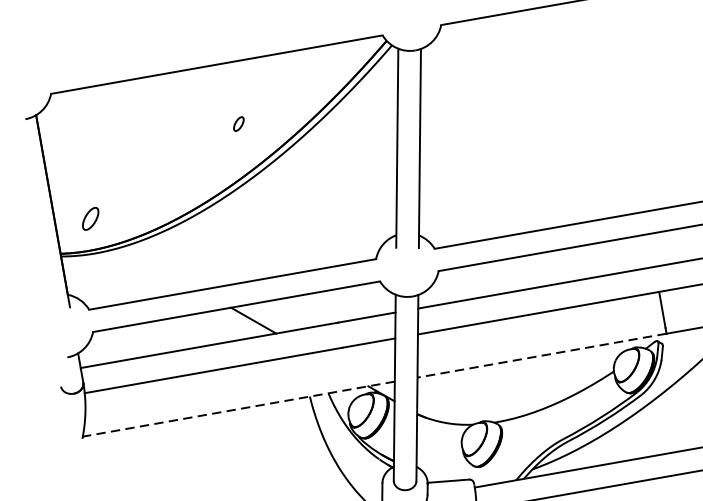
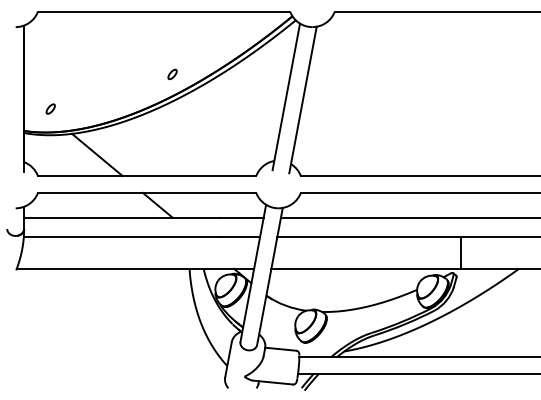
part: (238, 124) -> (172, 74), moved
part: (89, 218) -> (50, 108), size x0.62
line: (162, 267) -> (97, 154), added
line: (542, 355) -> (366, 268), dashed -> solid
line: (238, 408) -> (135, 268), dashed -> solid

